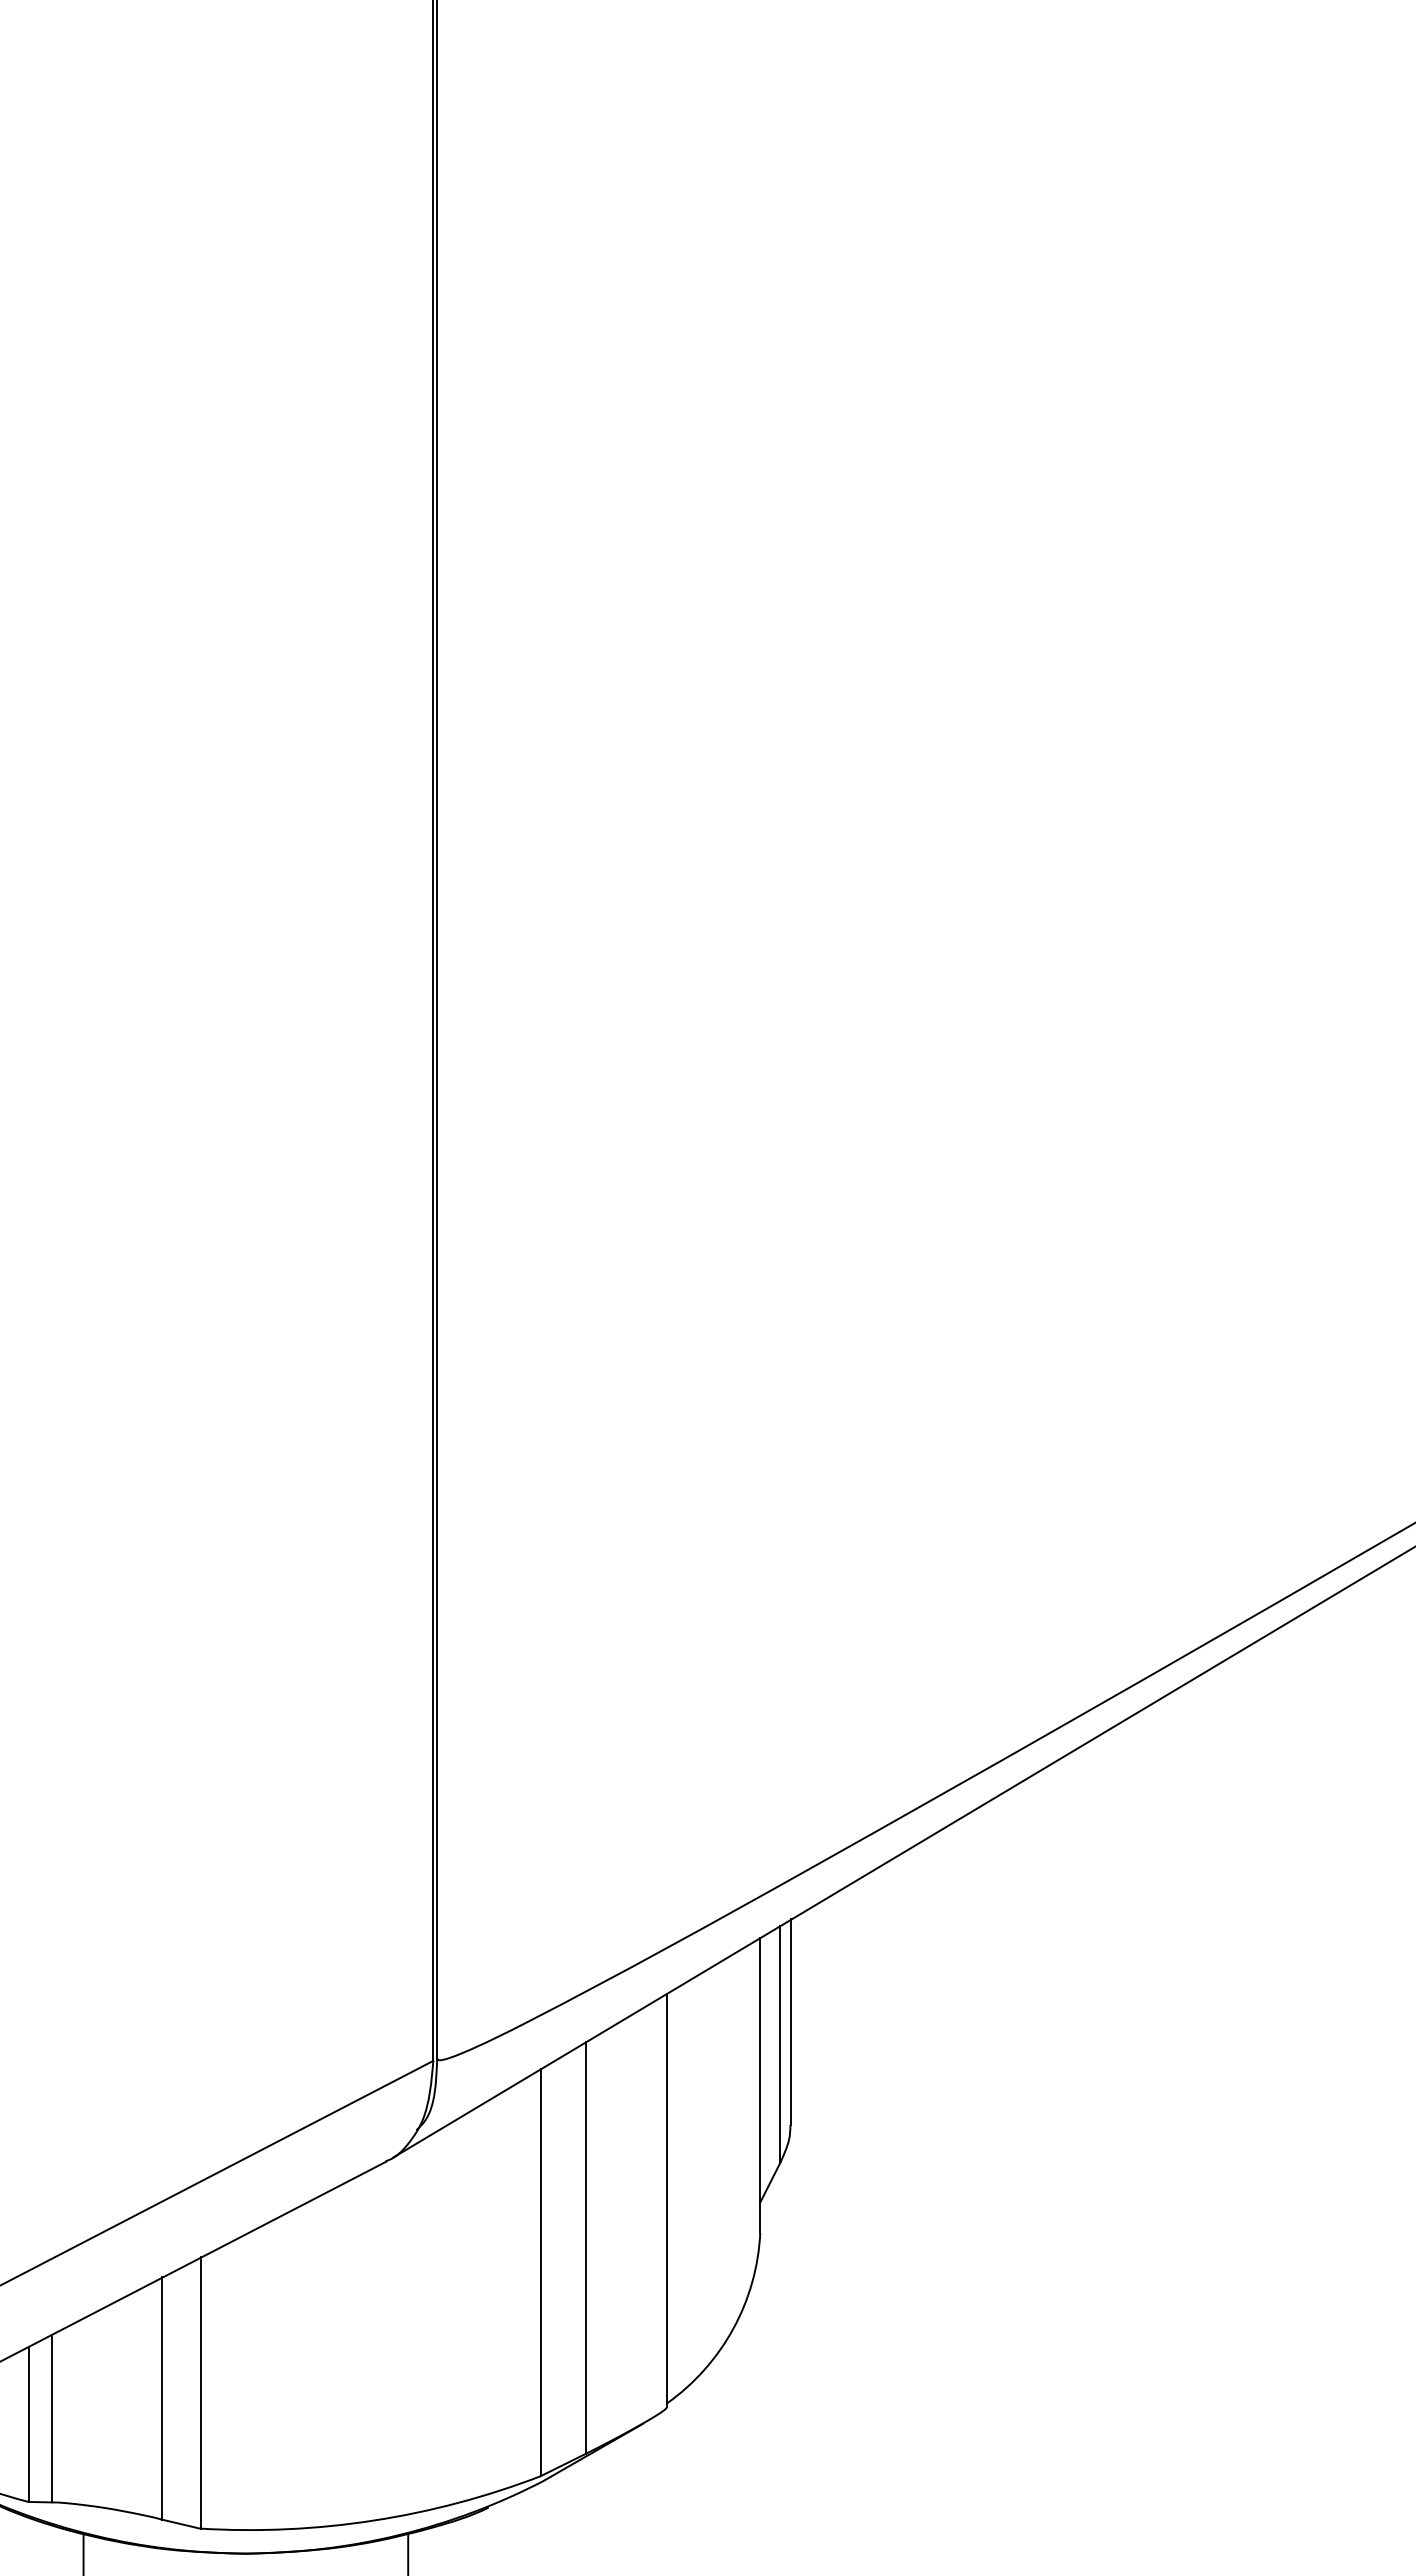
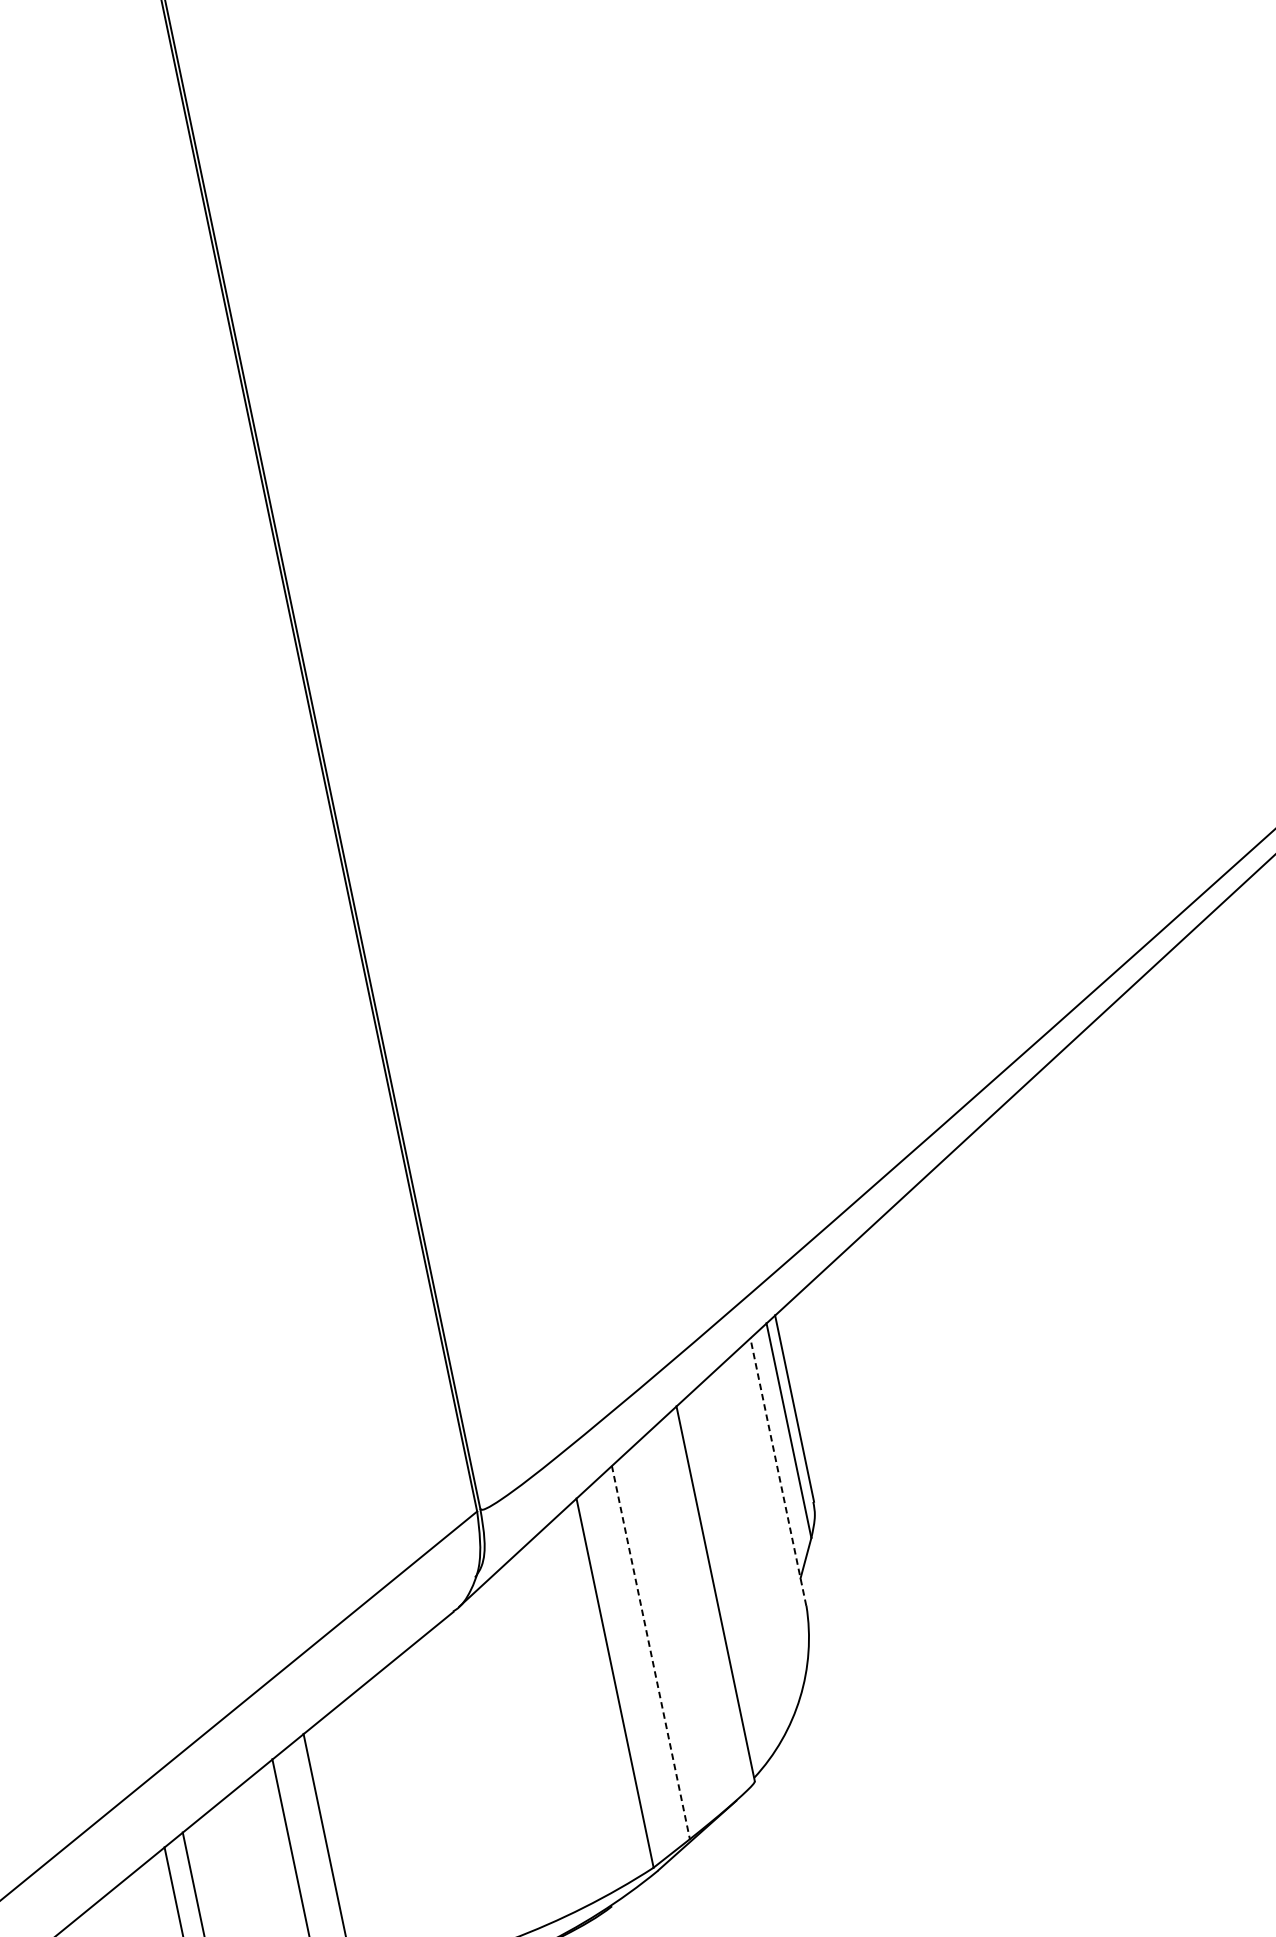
line: (760, 2085) -> (778, 1471), solid -> dashed
line: (585, 2248) -> (650, 1652), solid -> dashed

